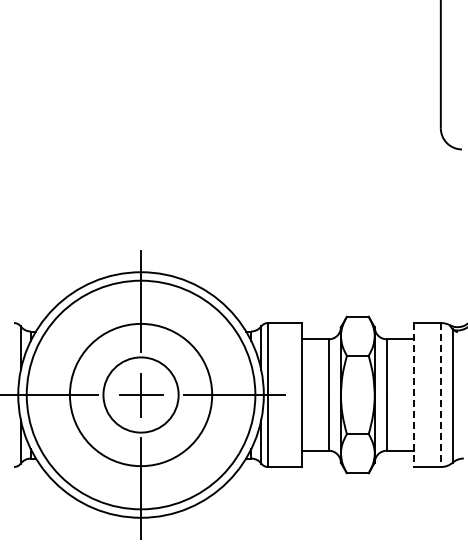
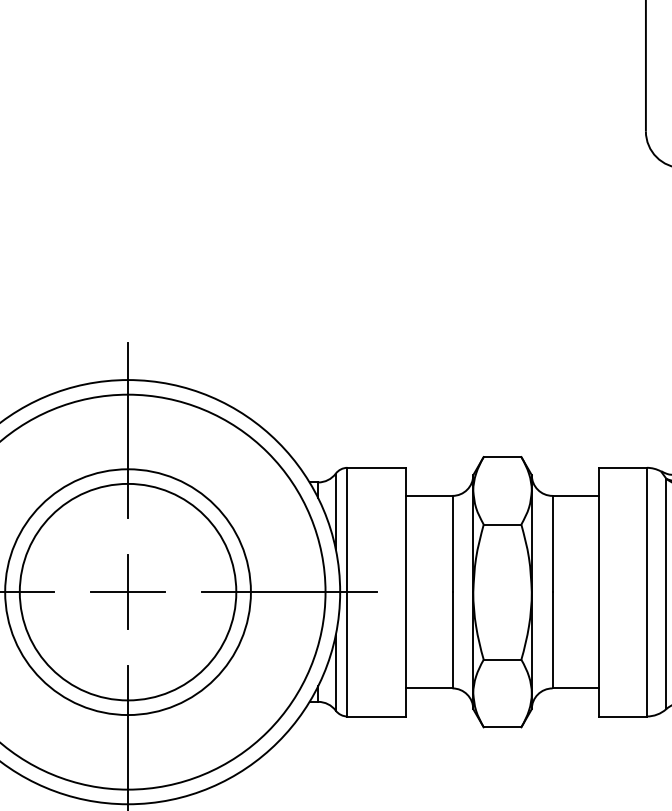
circle: (140, 394) -> (127, 591), size x1.67
line: (413, 395) -> (598, 592), dashed -> solid
line: (441, 395) -> (647, 592), dashed -> solid

